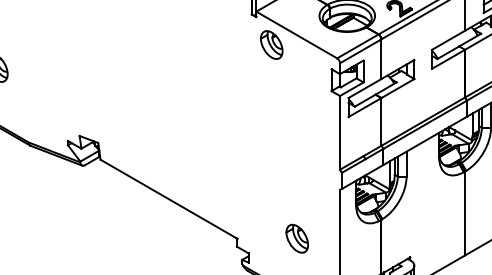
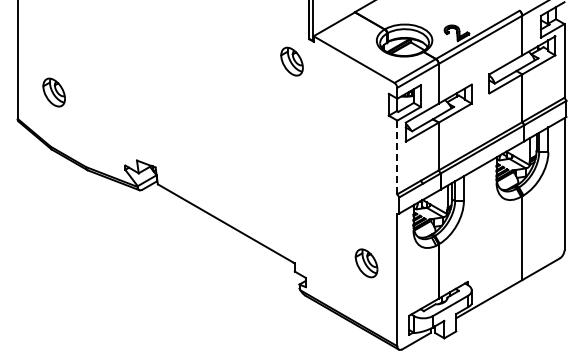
part: (271, 44) -> (291, 61), moved
line: (340, 132) -> (397, 157), solid -> dashed
part: (297, 238) -> (366, 263), moved

